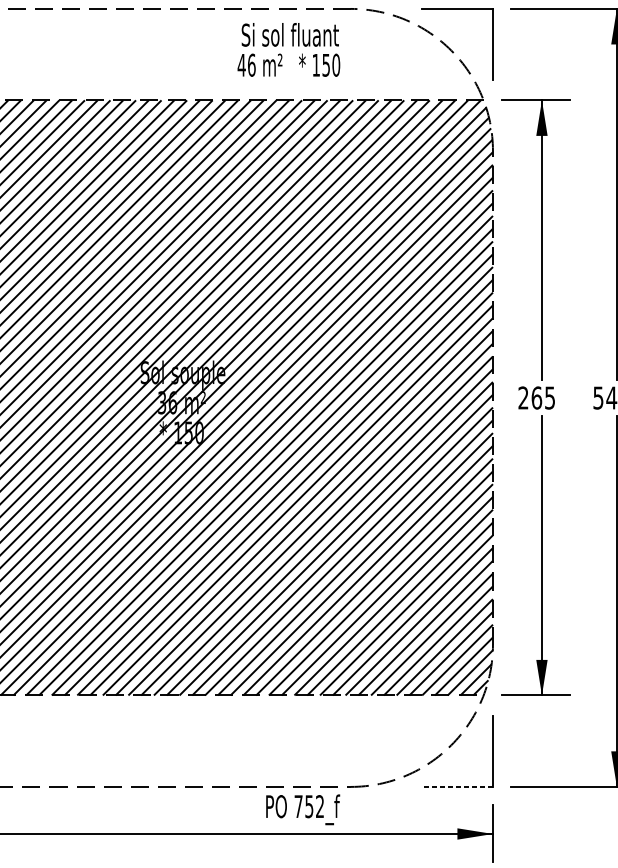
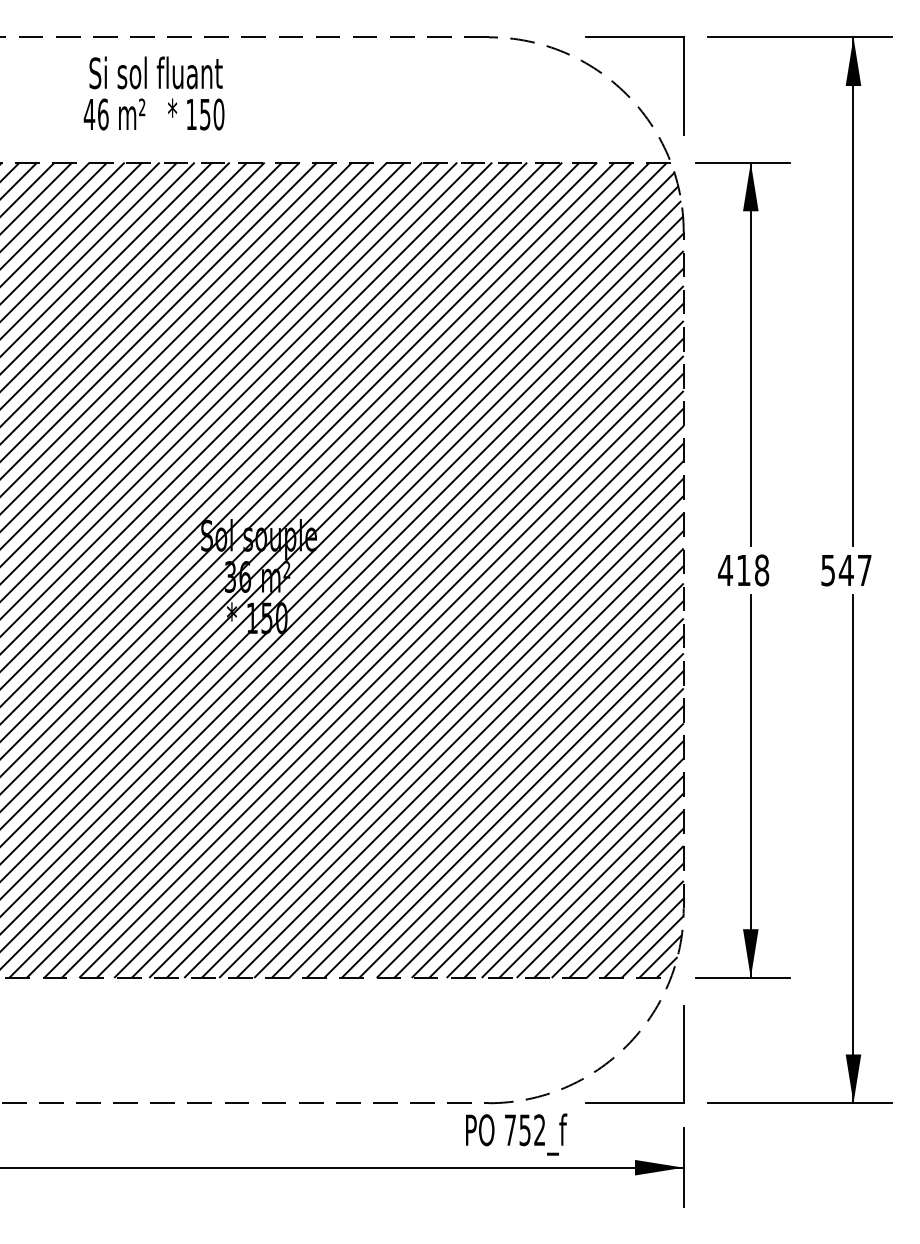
text: (288, 49) -> (153, 93), moved
text: (536, 398) -> (743, 570), 265 -> 418
line: (457, 787) -> (635, 1103), dashed -> solid
text: (303, 809) -> (516, 1134), moved

